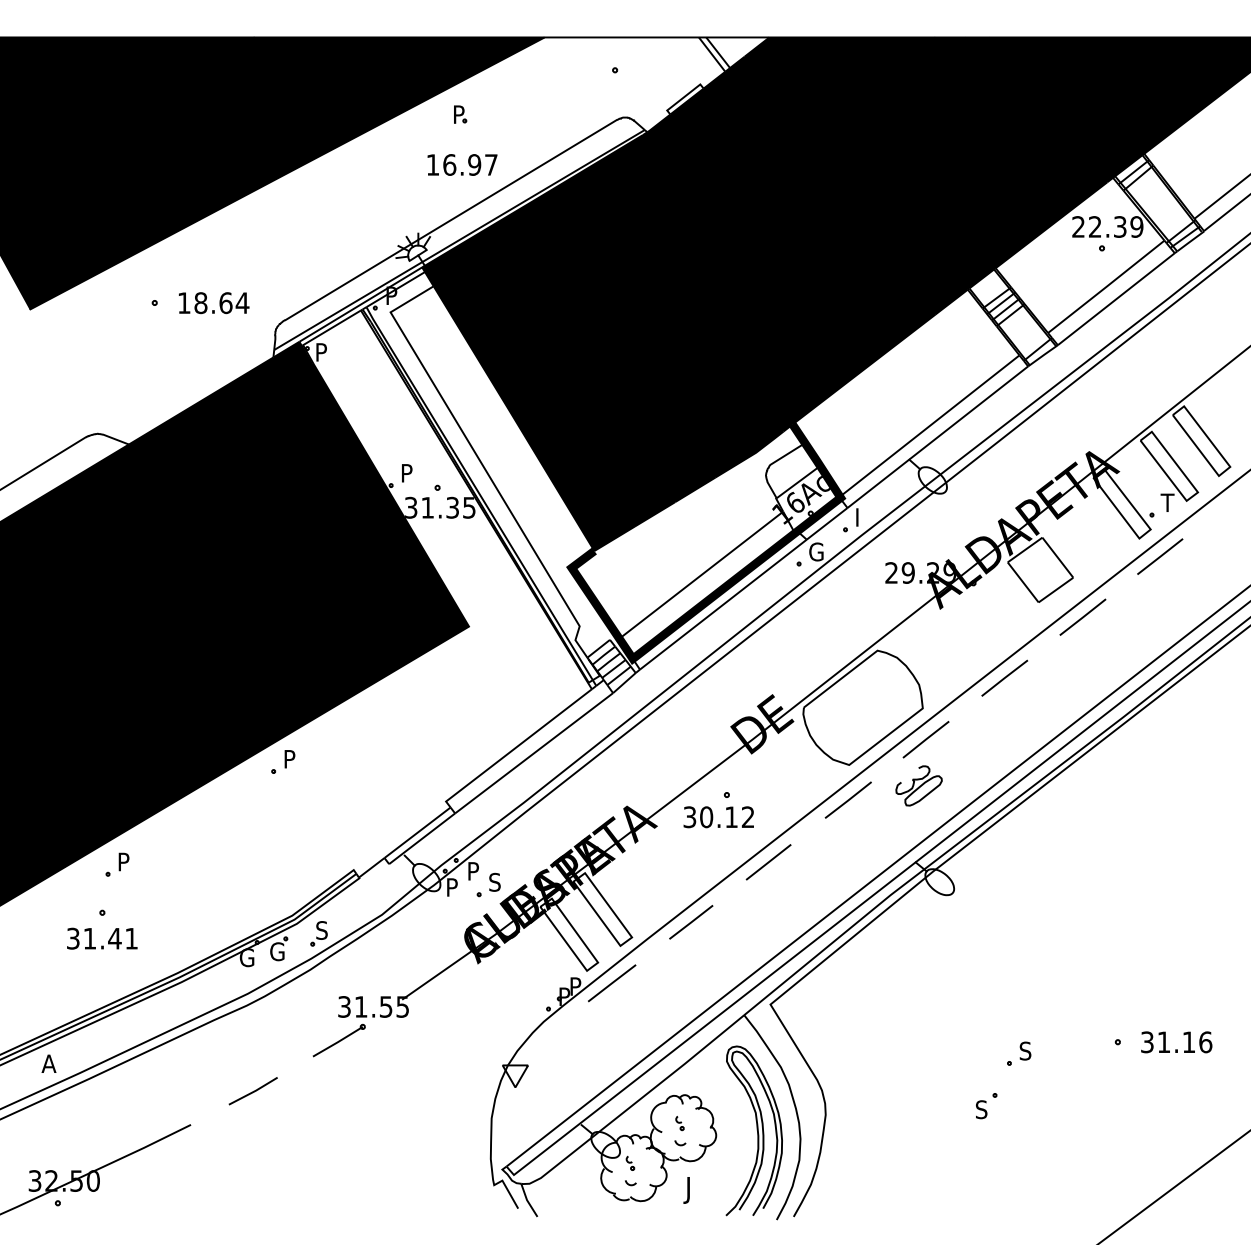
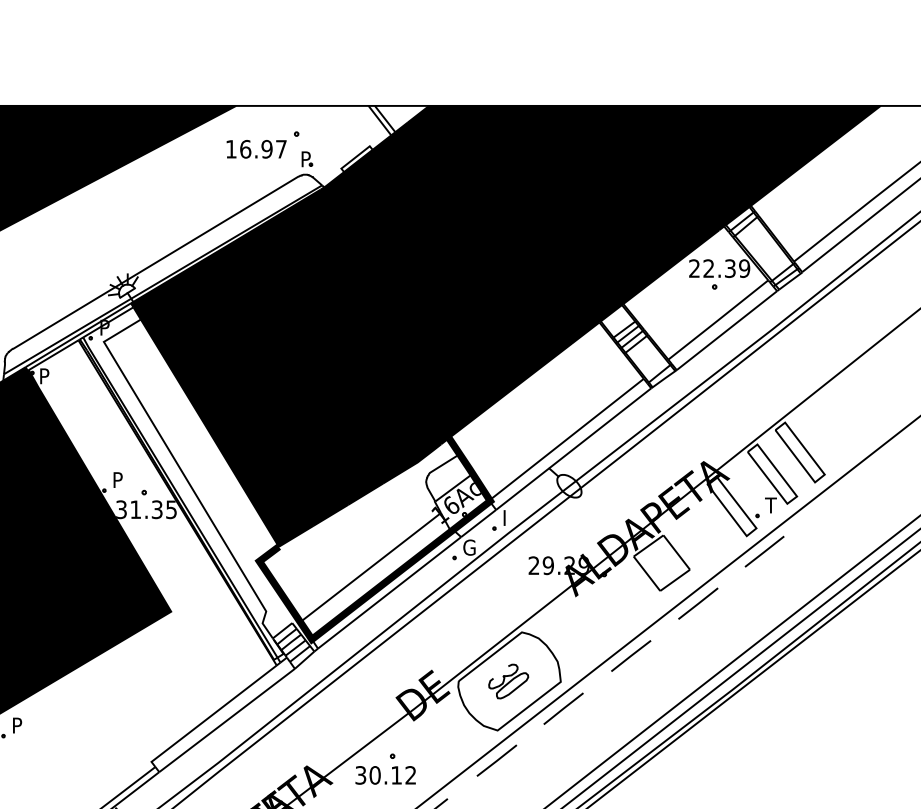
part: (460, 114) -> (307, 159), moved
text: (462, 164) -> (256, 148), moved
part: (918, 785) -> (508, 681), moved

